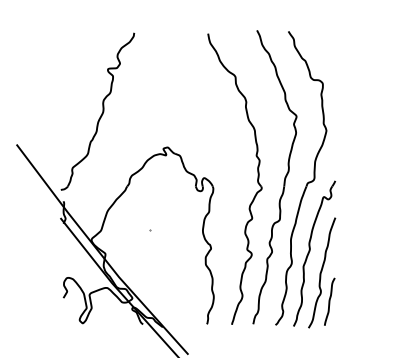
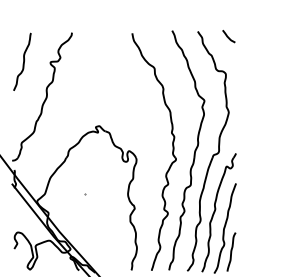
curve: (325, 37) -> (228, 36), added
curve: (74, 68) -> (23, 61), added

